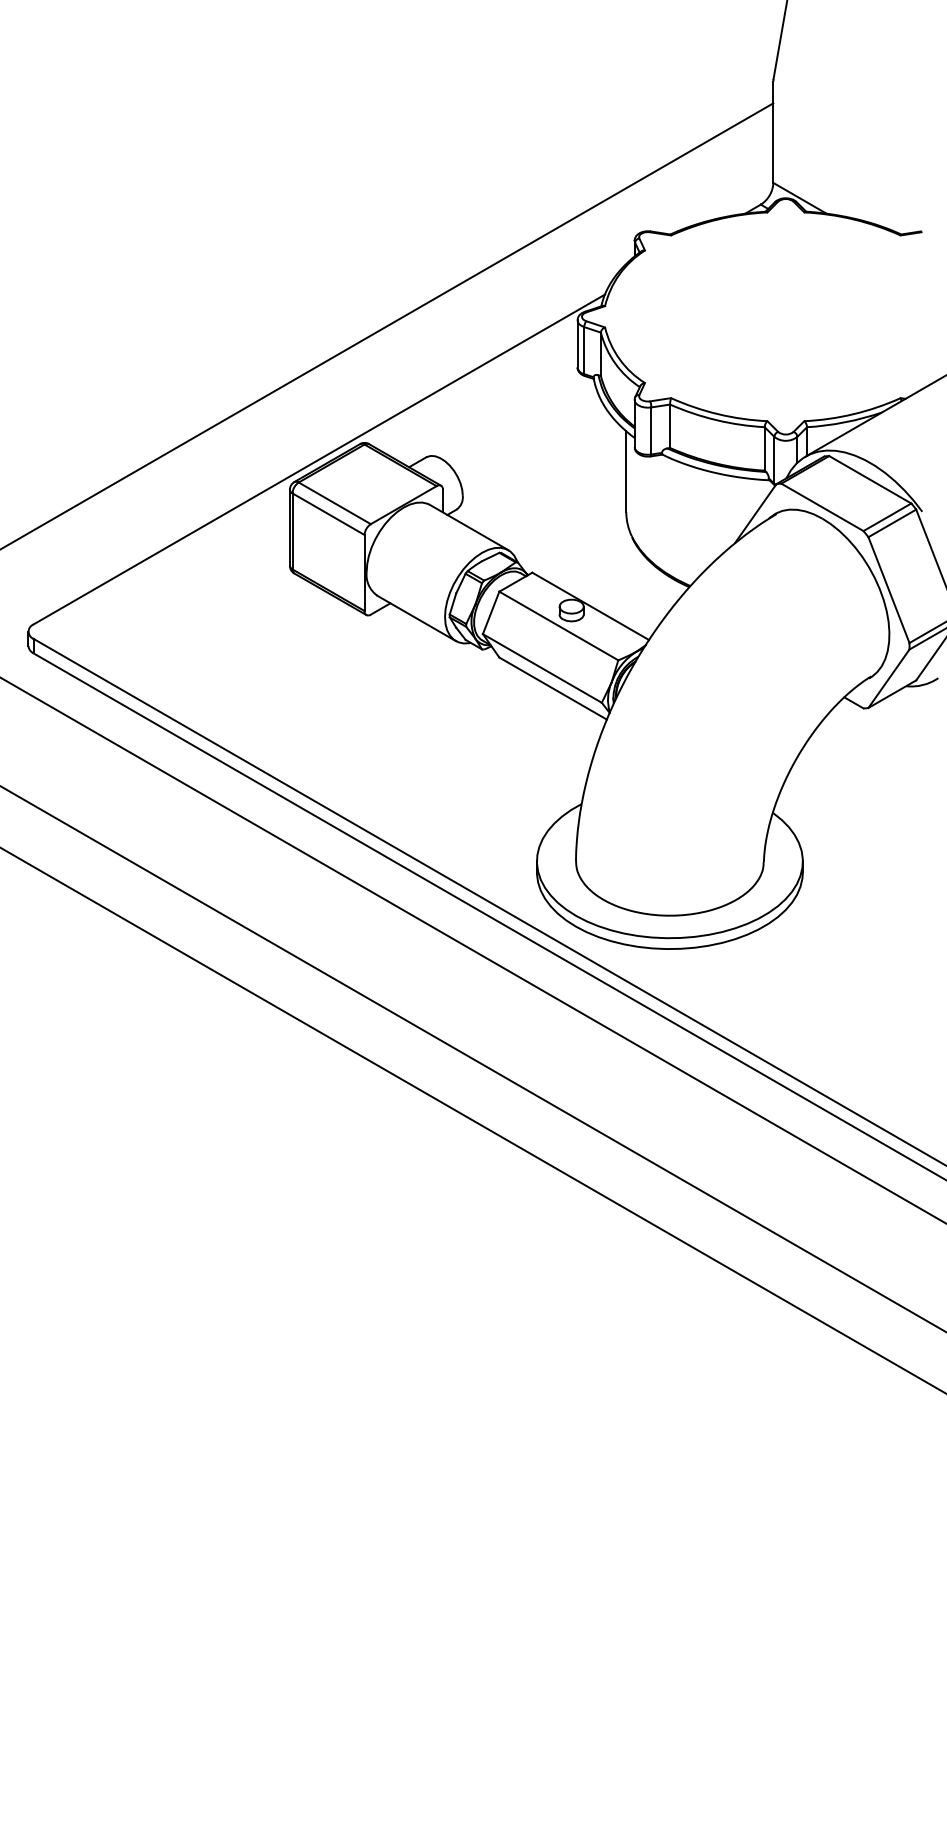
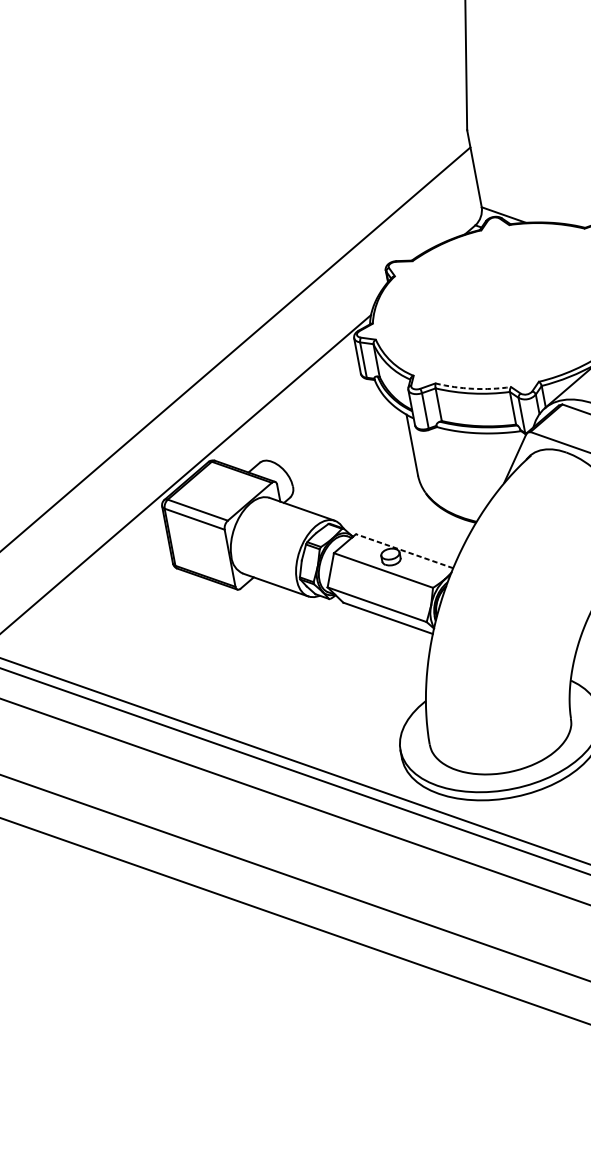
arc: (718, 414) -> (473, 388), solid -> dashed
line: (590, 606) -> (404, 551), solid -> dashed

